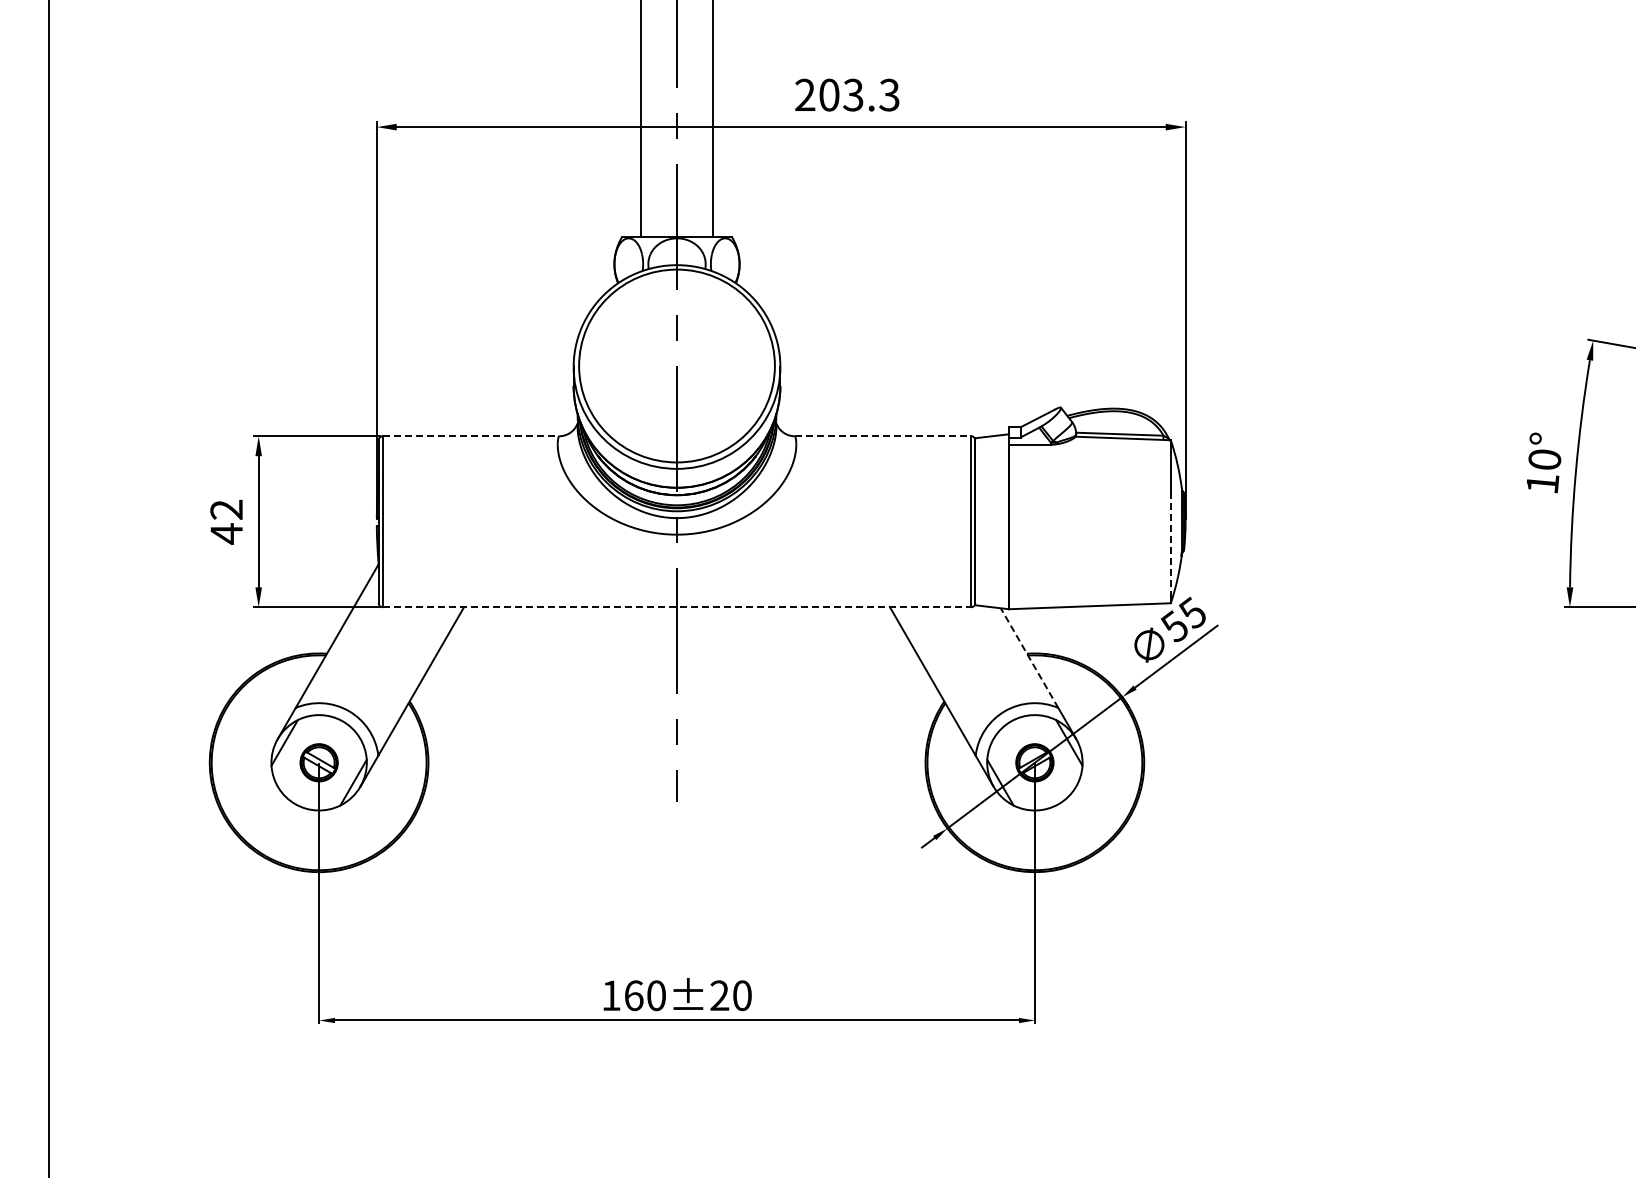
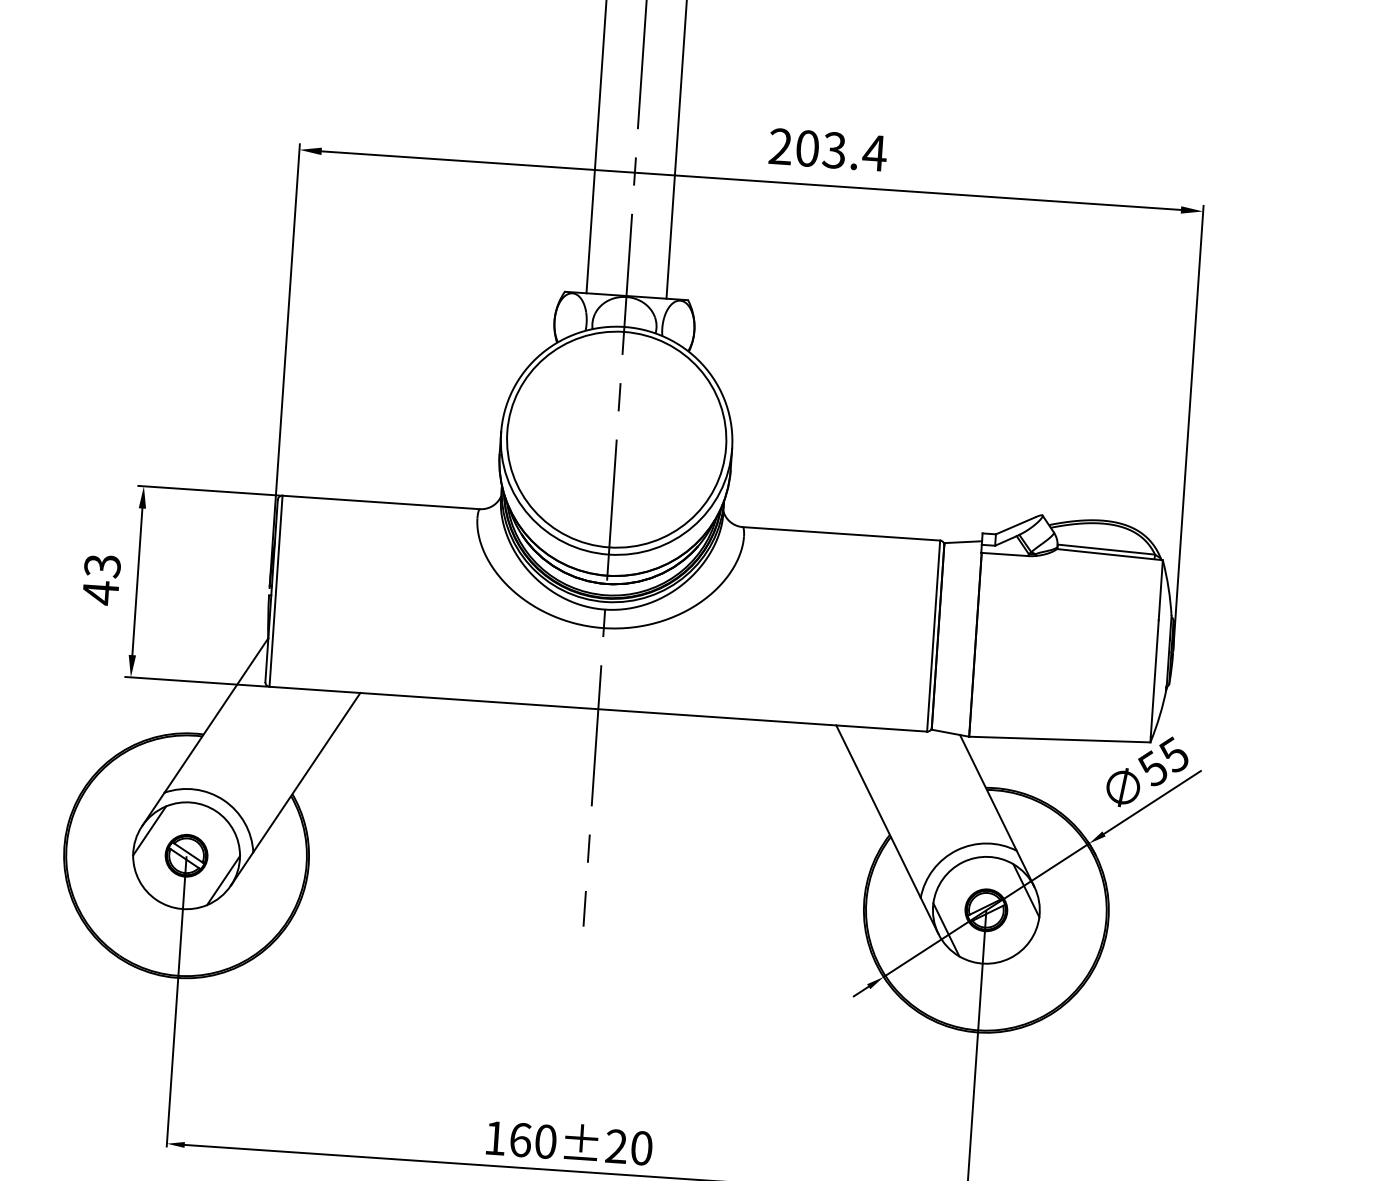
text: (889, 94) -> (874, 152), 203.3 -> 203.4
line: (471, 436) -> (381, 502), dashed -> solid
line: (883, 436) -> (842, 534), dashed -> solid
text: (226, 509) -> (102, 565), 42 -> 43
line: (1170, 545) -> (1154, 677), dashed -> solid
line: (677, 607) -> (598, 709), dashed -> solid
line: (1029, 658) -> (988, 793), dashed -> solid

